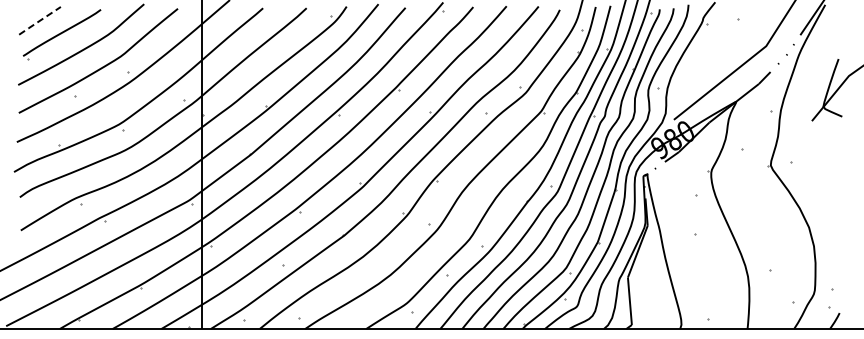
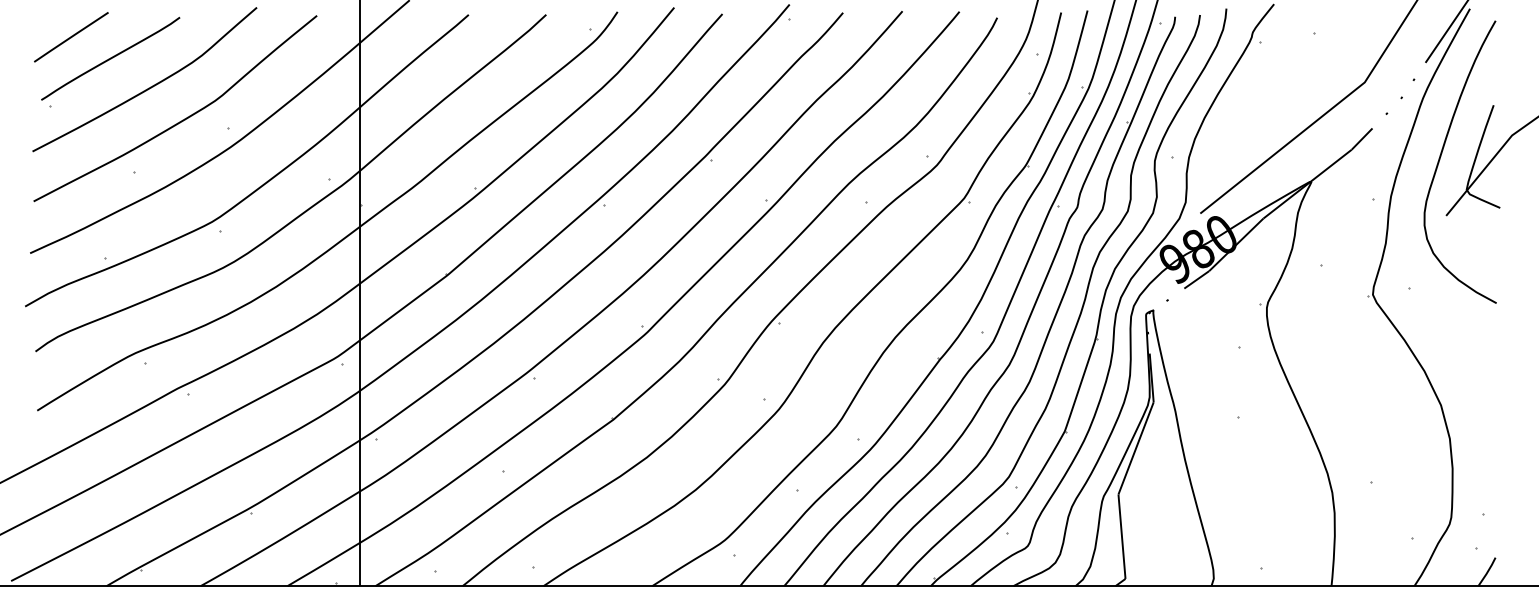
line: (40, 20) -> (72, 36), dashed -> solid
curve: (809, 89) -> (1441, 159), added

